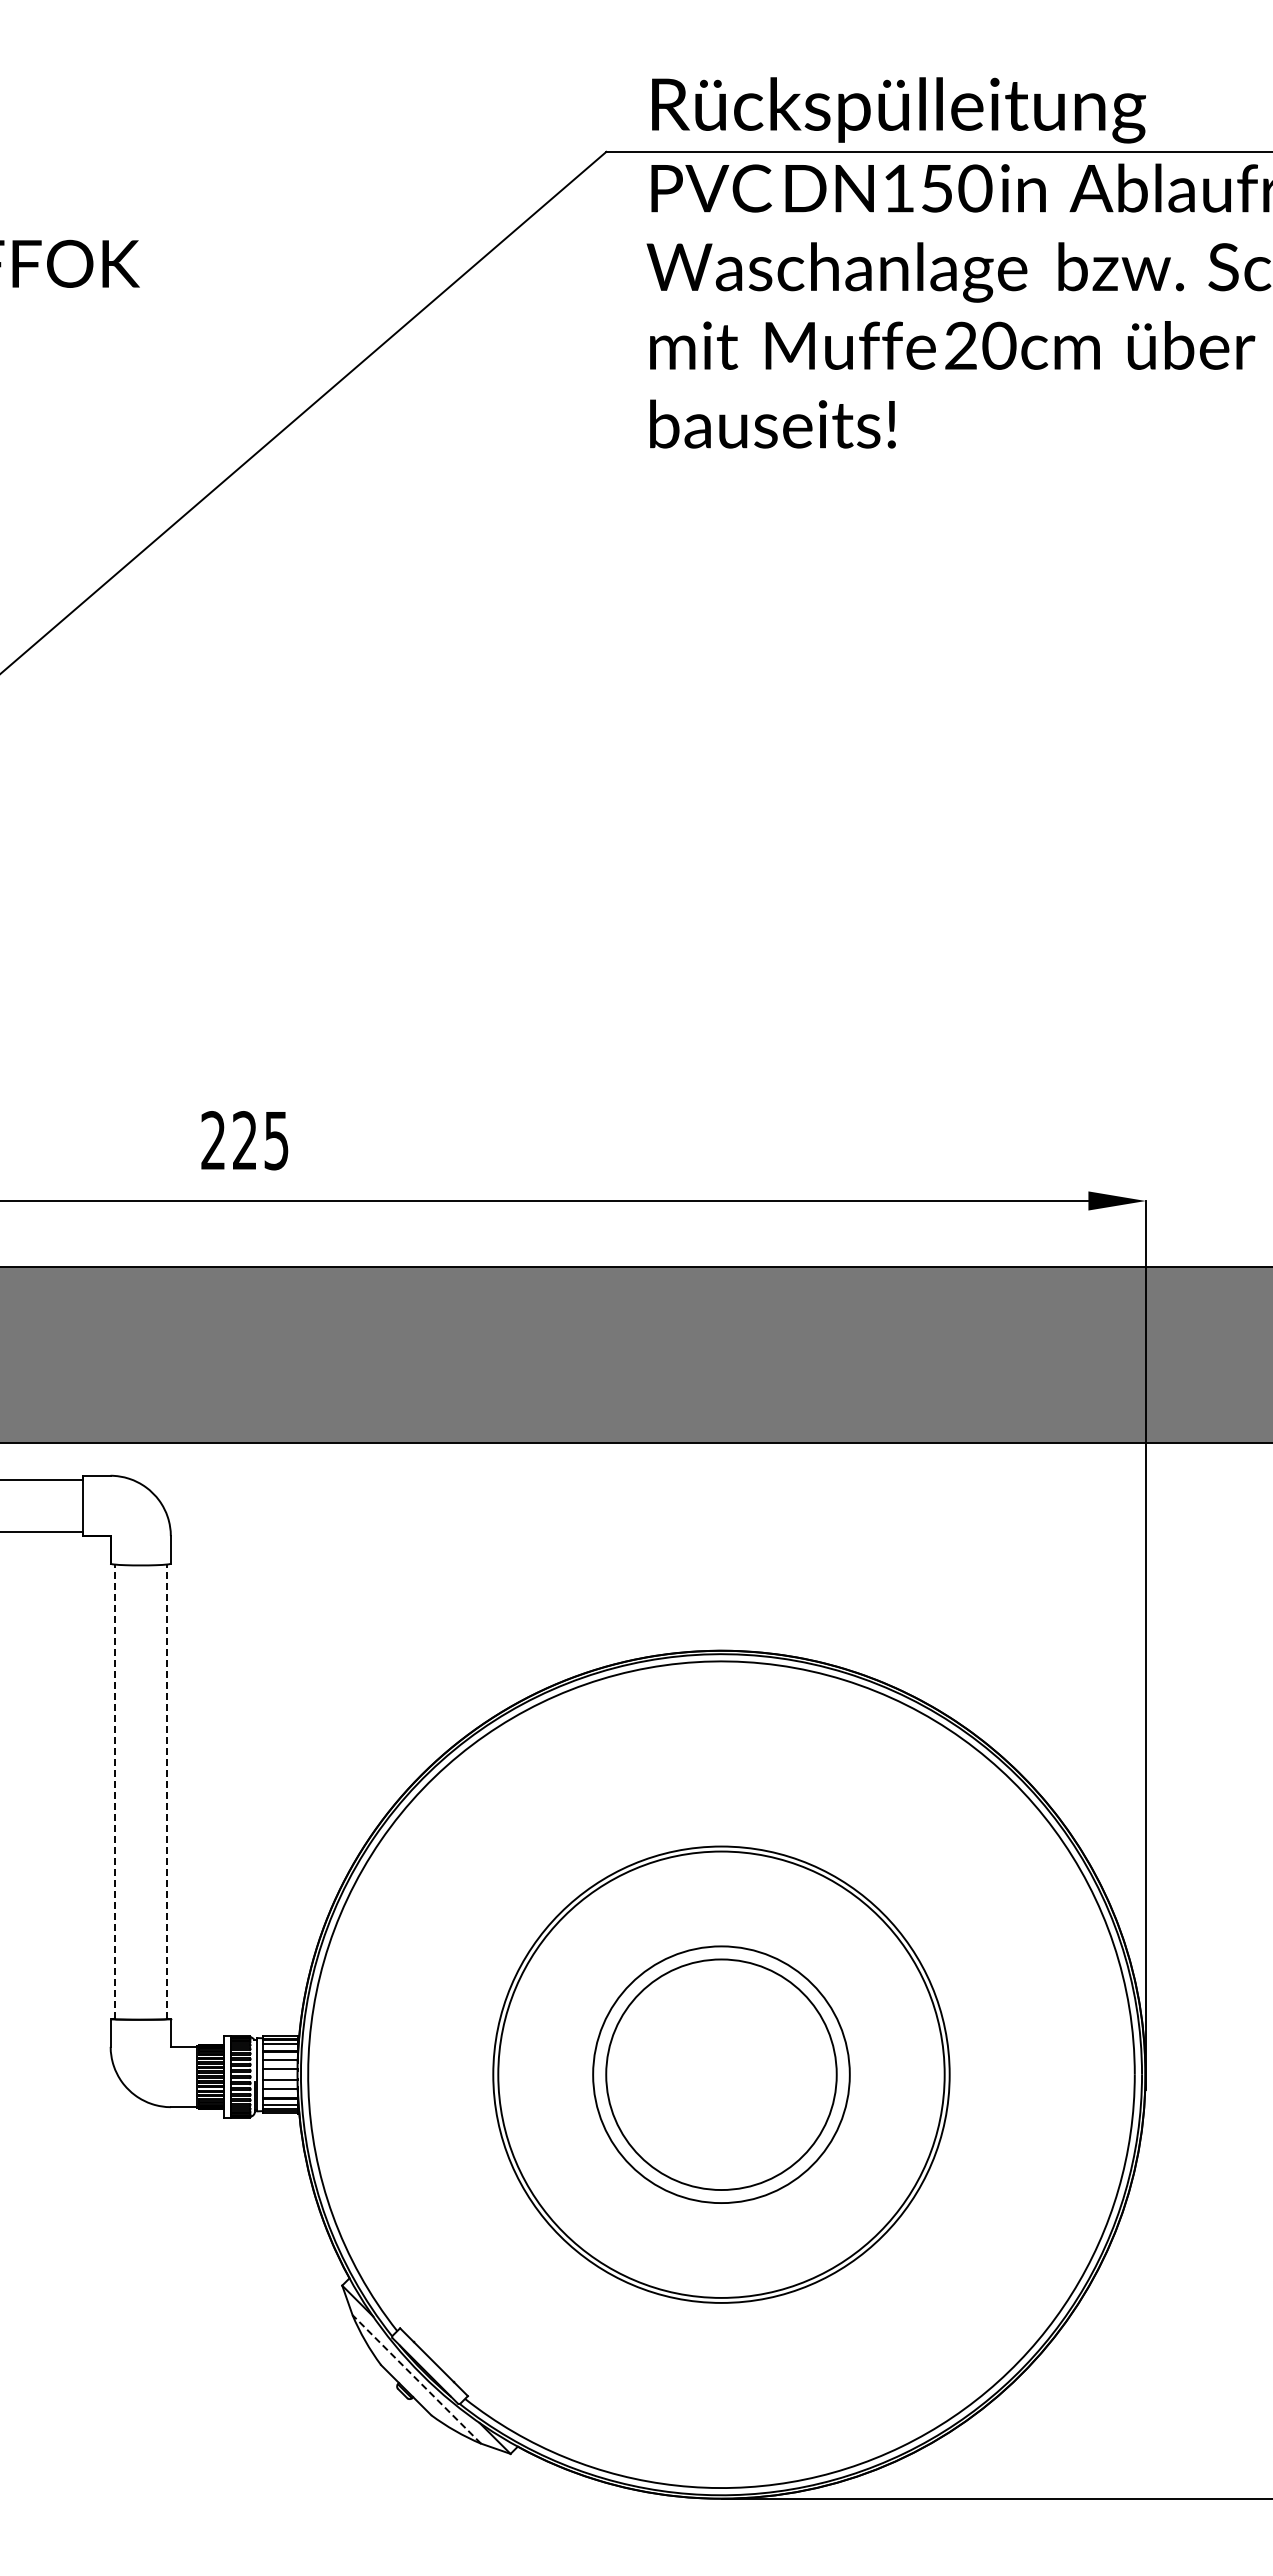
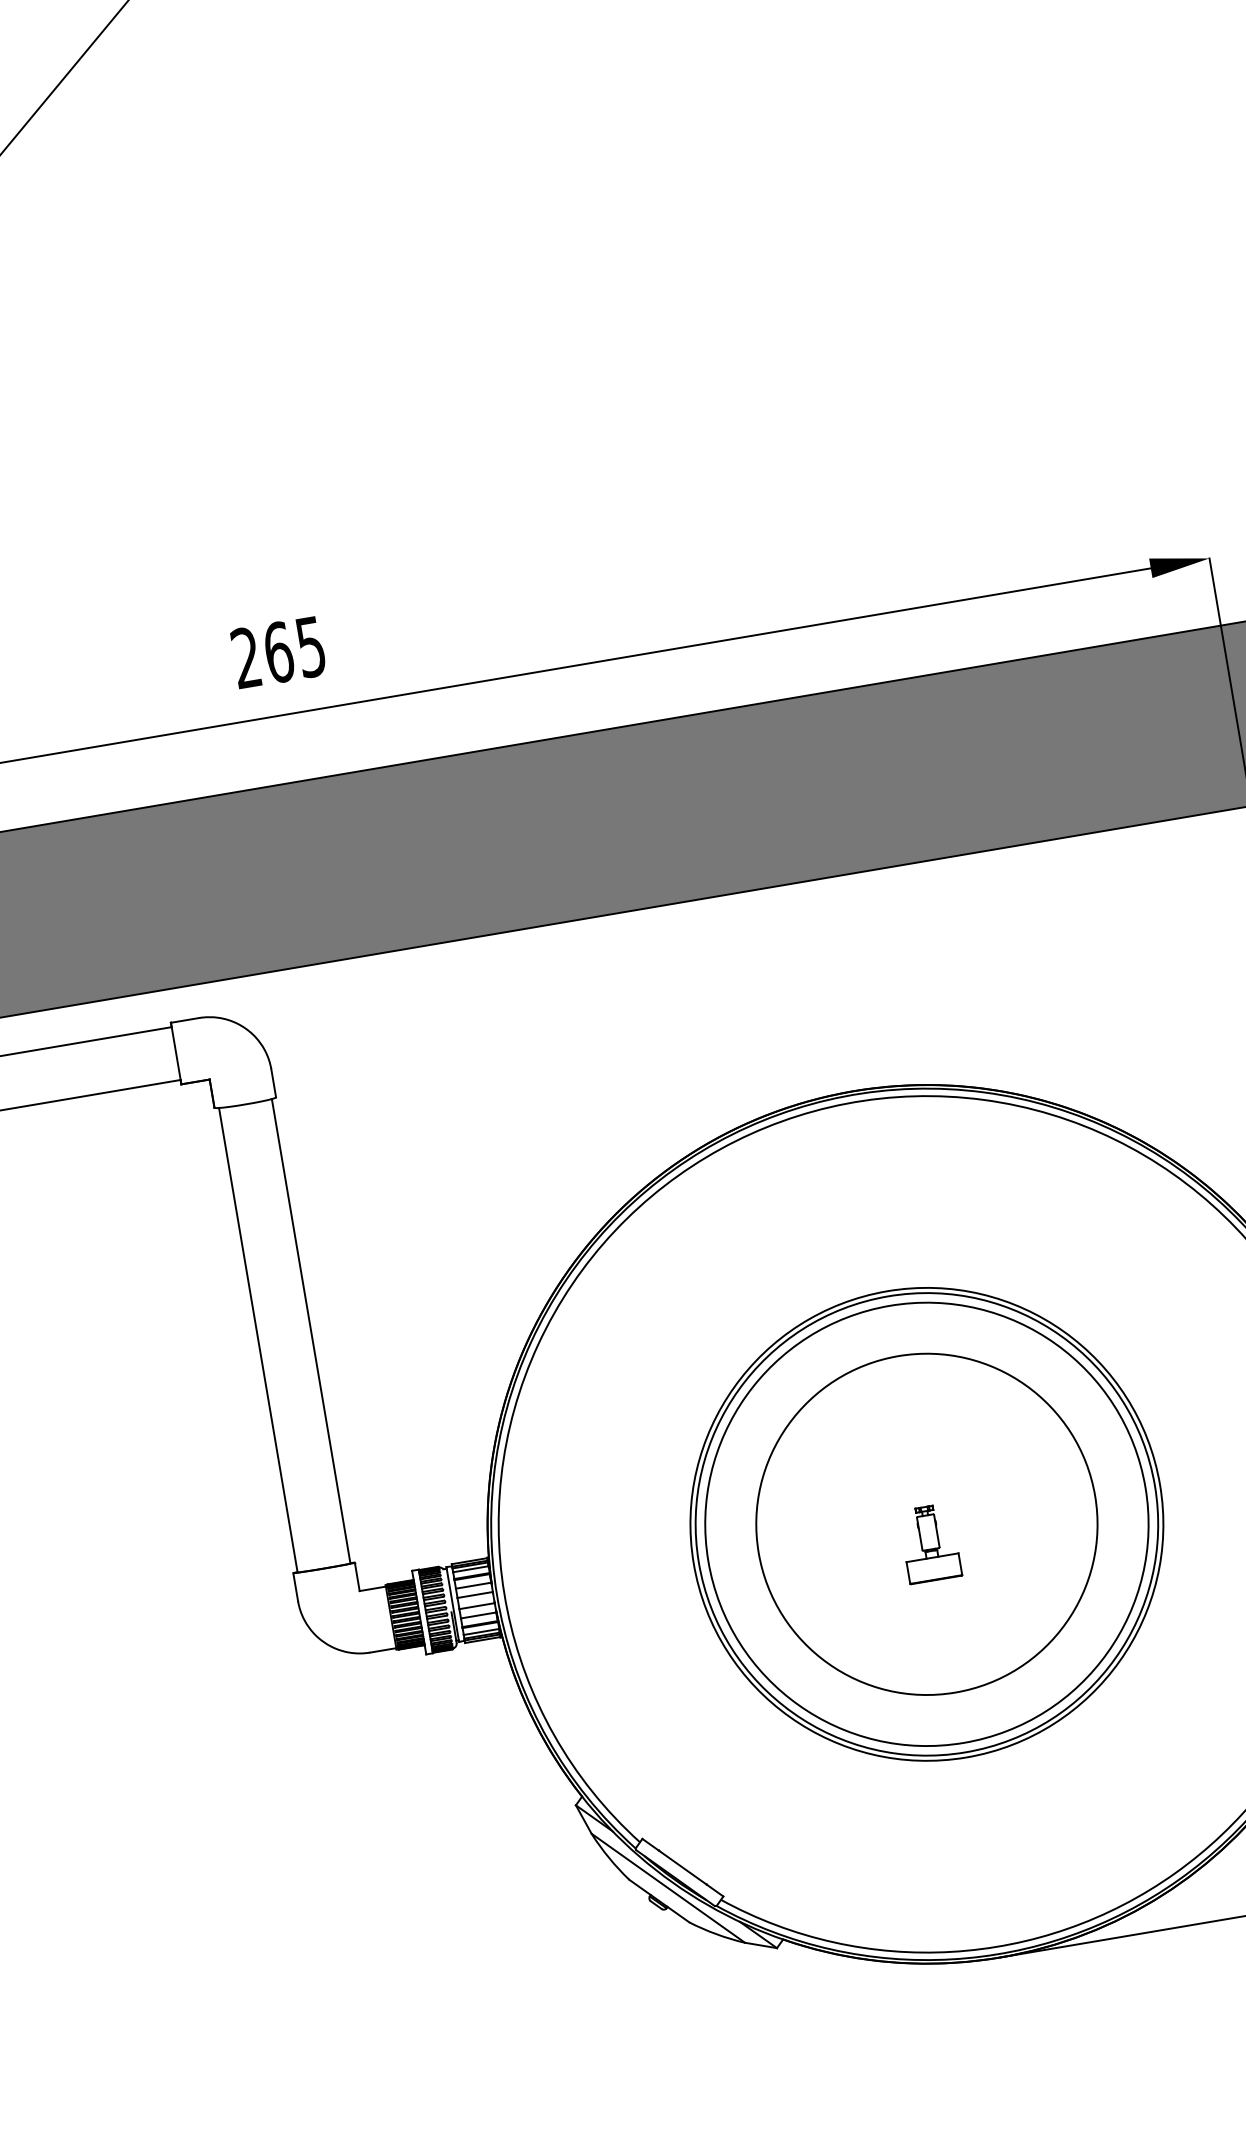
text: (244, 1140) -> (278, 652), 225 -> 265
line: (114, 1791) -> (257, 1339), dashed -> solid
line: (166, 1791) -> (311, 1330), dashed -> solid
circle: (721, 2074) -> (926, 1524), size x1.43
circle: (721, 2074) -> (926, 1524), size x1.67
part: (721, 2093) -> (930, 1543), added
line: (416, 2379) -> (668, 1888), dashed -> solid

